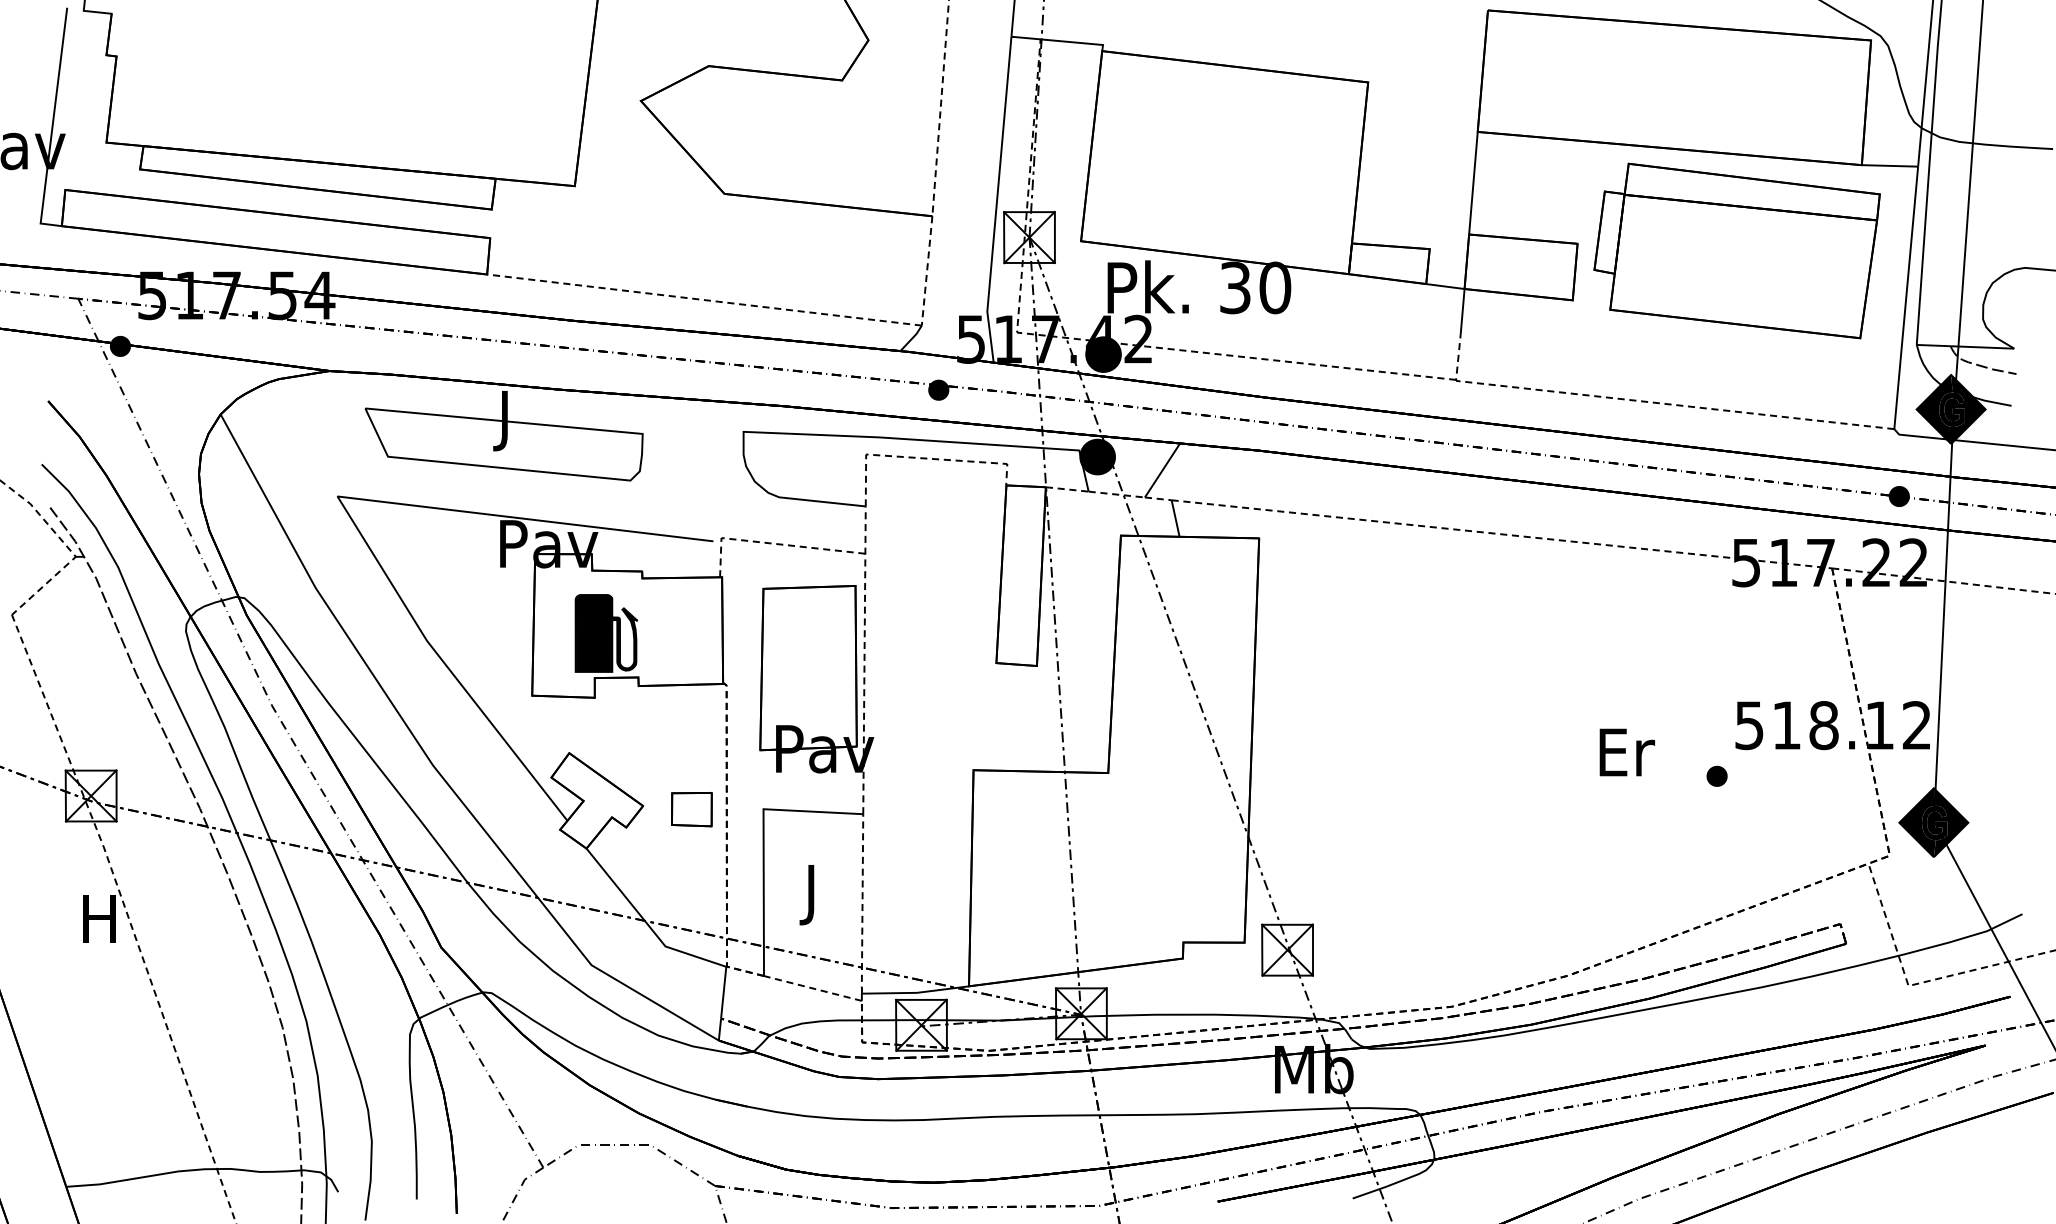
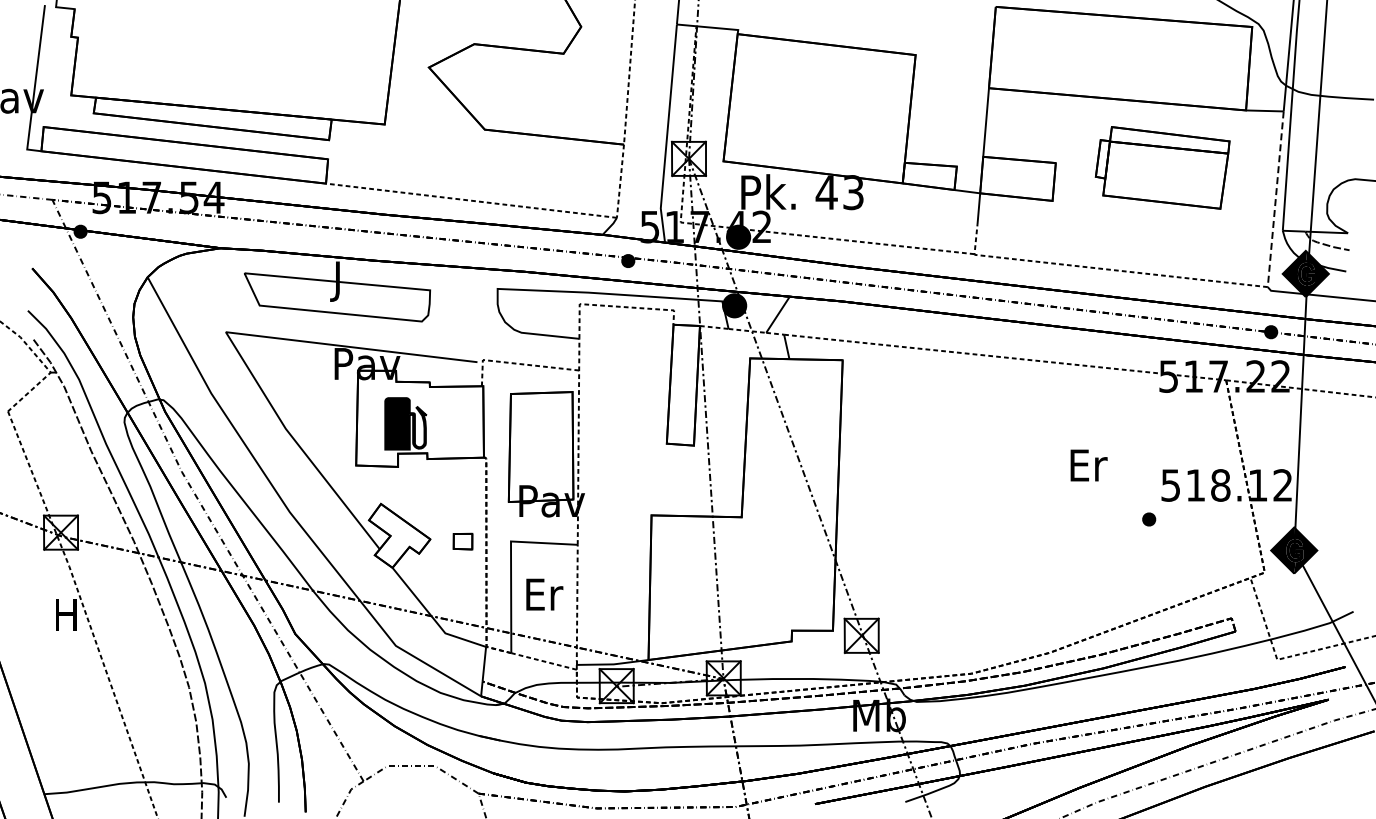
part: (1736, 250) -> (1162, 167), size x0.7
text: (1254, 287) -> (839, 192), 30 -> 43
line: (1905, 298) -> (1275, 199), solid -> dashed
text: (1626, 752) -> (1088, 465), moved
part: (691, 809) -> (462, 541), size x0.7
text: (813, 894) -> (544, 598), J -> Er

